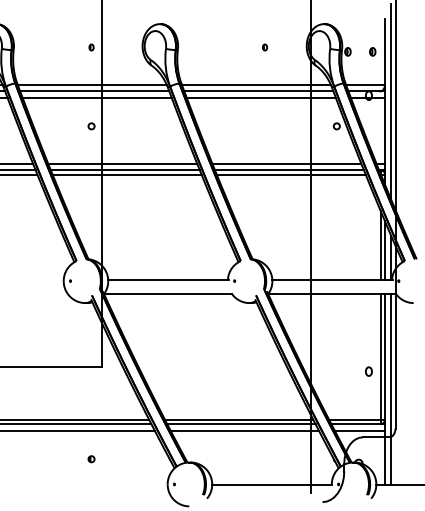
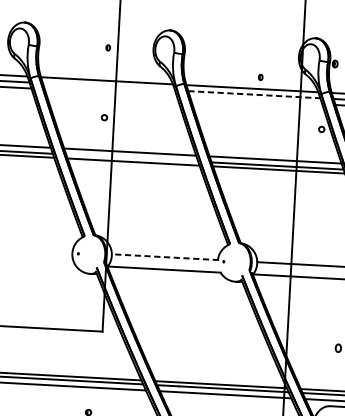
part: (264, 47) -> (260, 77), moved
line: (94, 91) -> (108, 86), removed
line: (258, 91) -> (254, 94), solid -> dashed
line: (96, 97) -> (110, 92), removed
line: (260, 97) -> (255, 100), removed
line: (124, 170) -> (131, 158), removed
line: (168, 279) -> (165, 257), solid -> dashed

